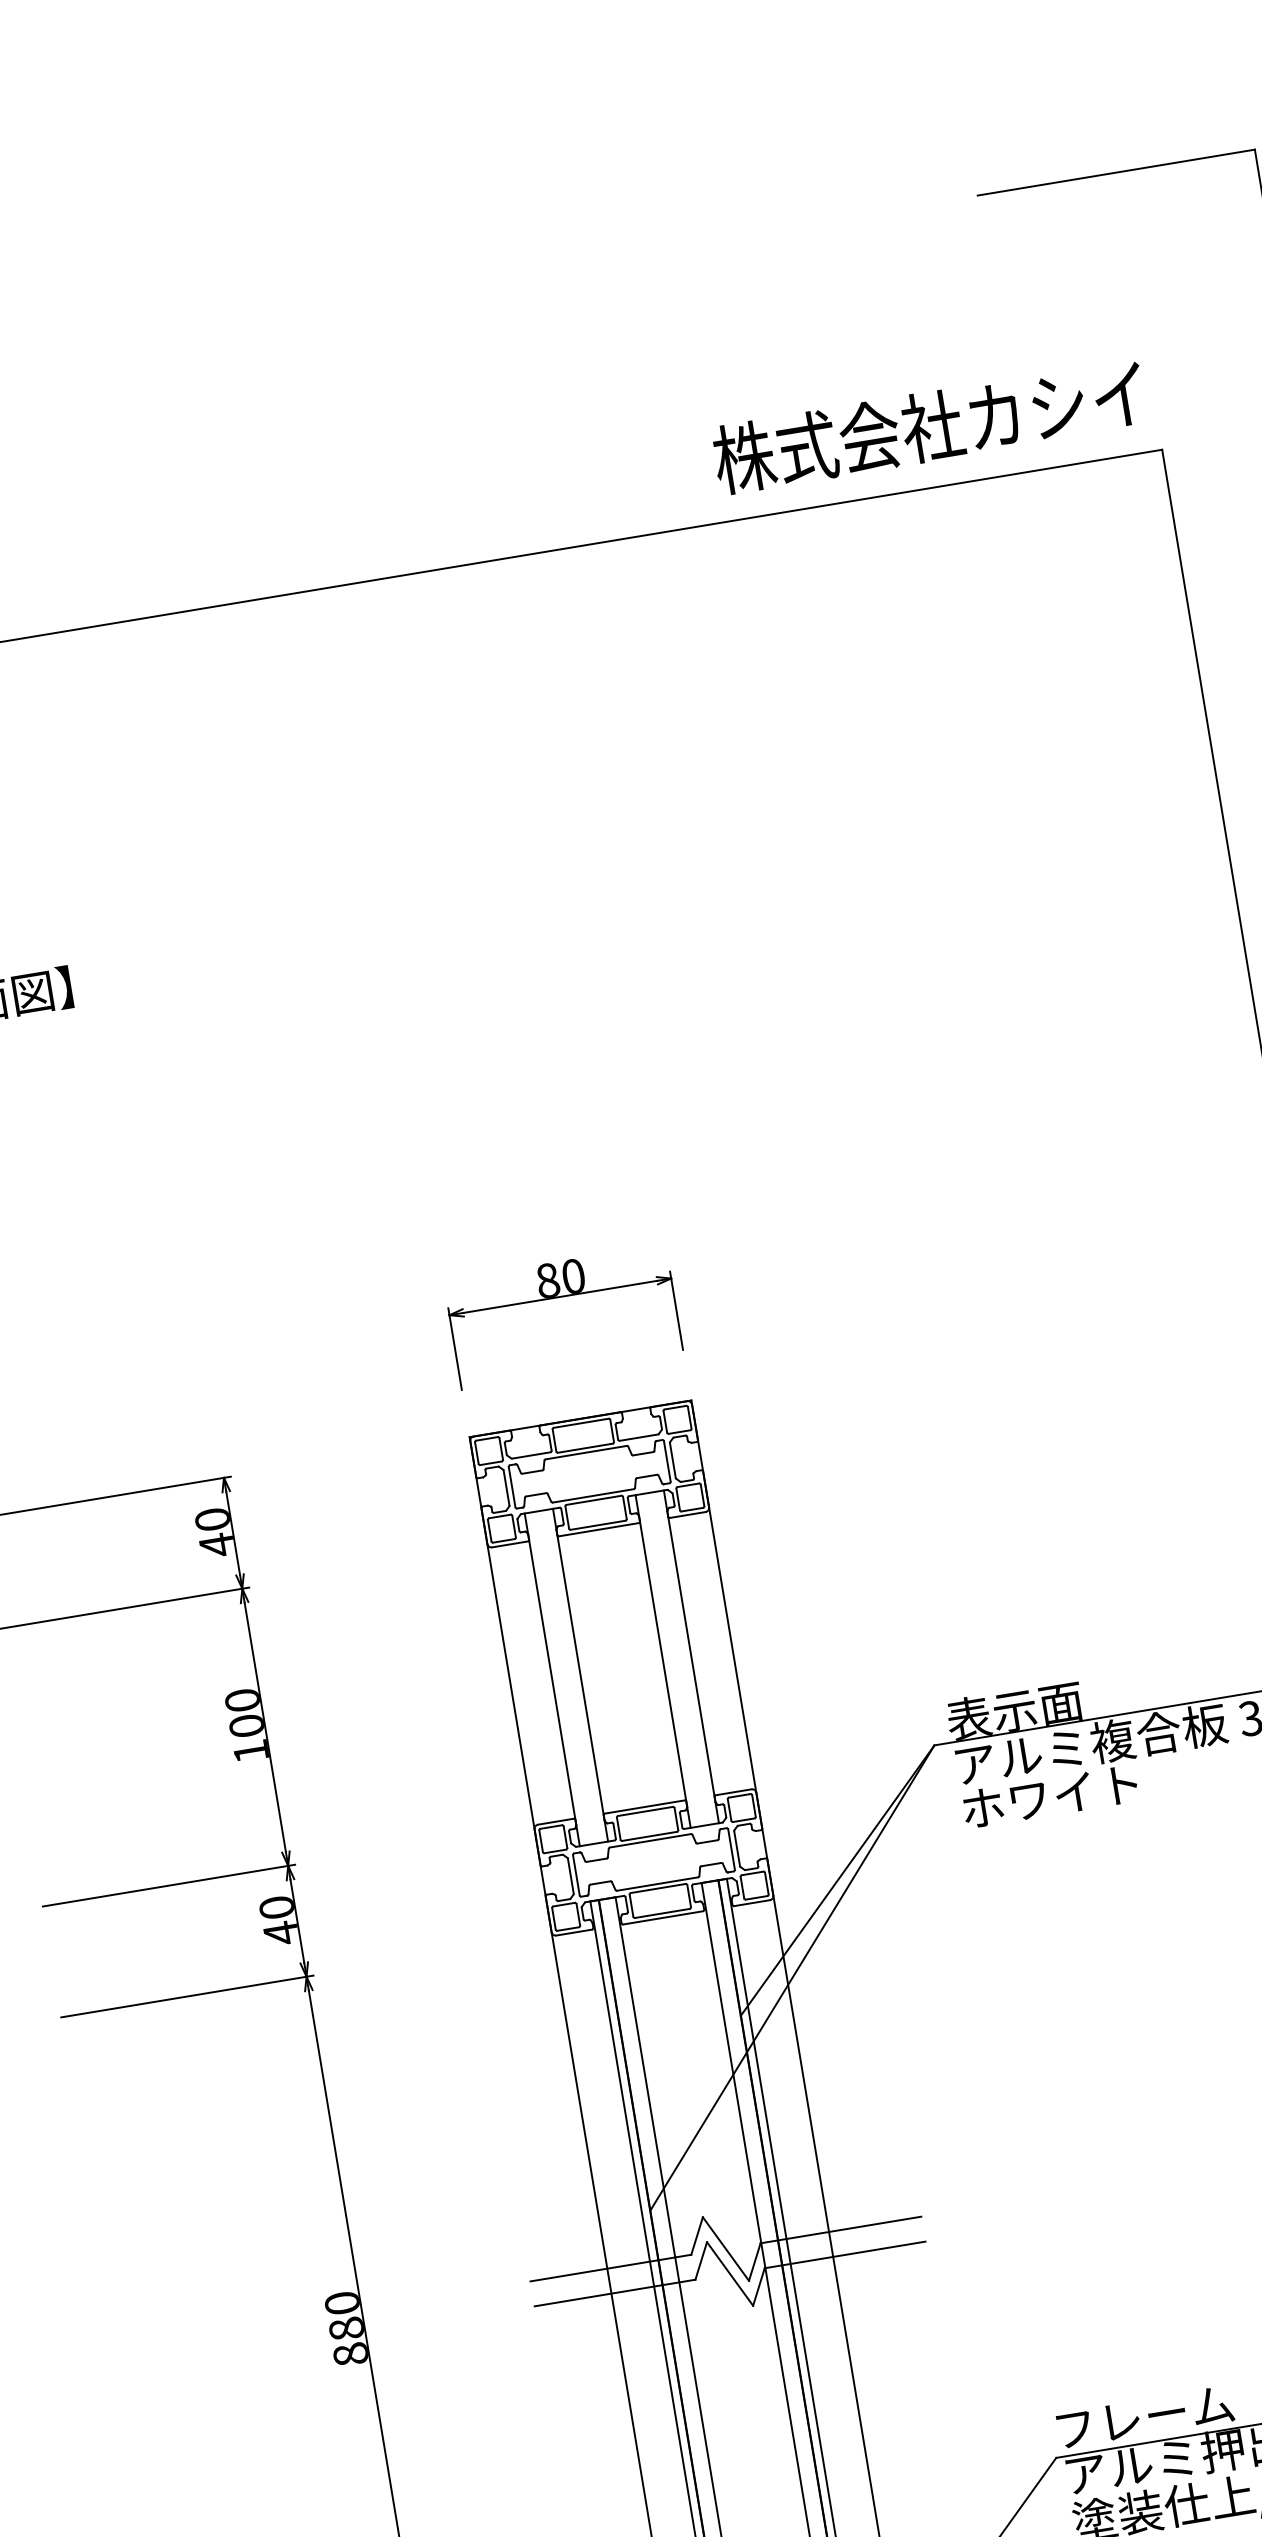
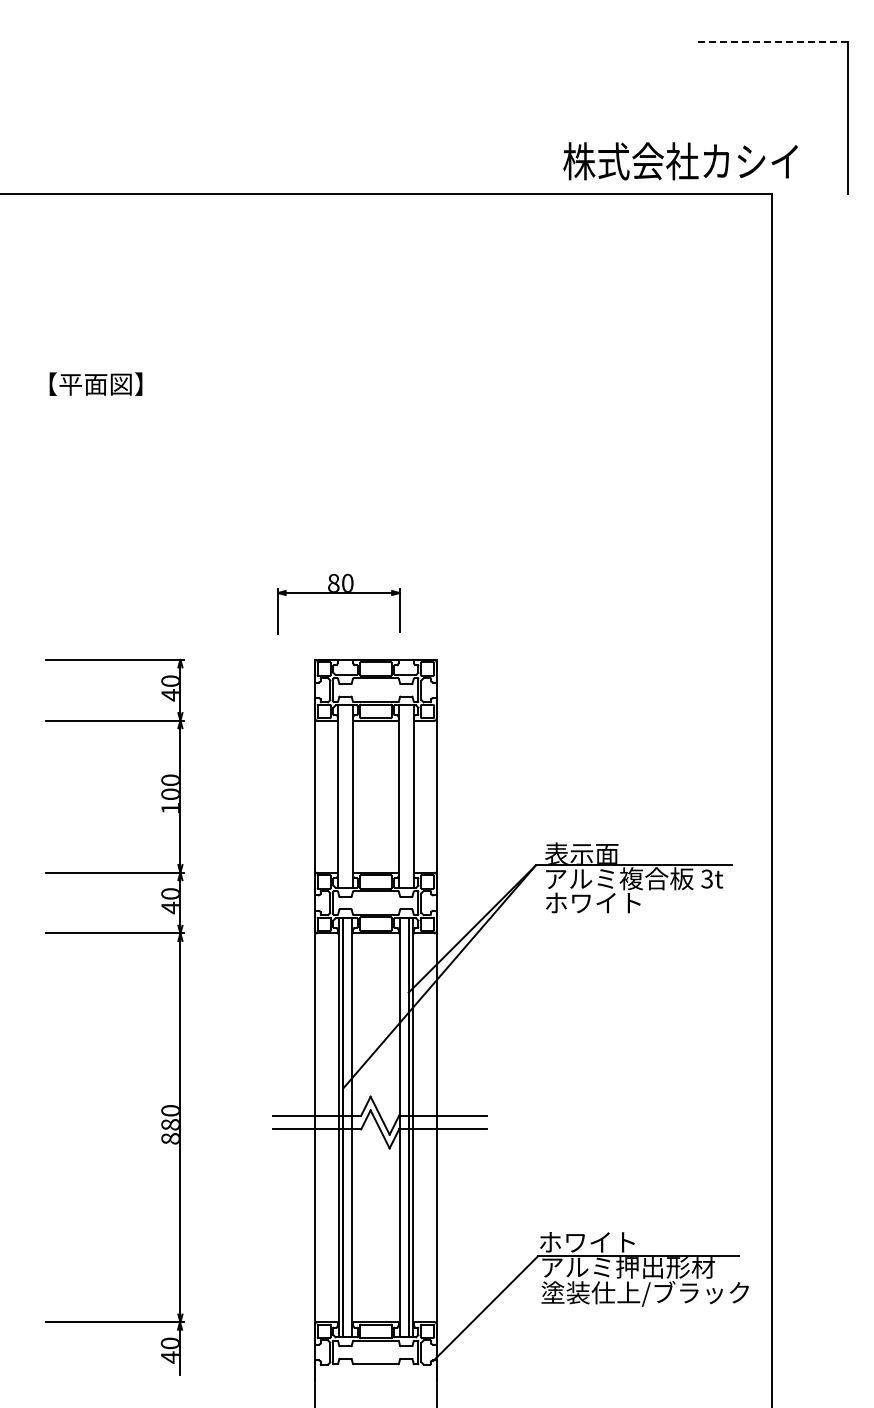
line: (1115, 173) -> (771, 42), solid -> dashed
text: (929, 427) -> (680, 161), moved
part: (559, 1297) -> (338, 593), moved
text: (1144, 2417) -> (588, 1242), フレーム -> ホワイト

